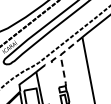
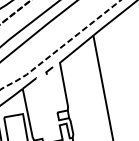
line: (60, 56) -> (59, 65), dashed -> solid

